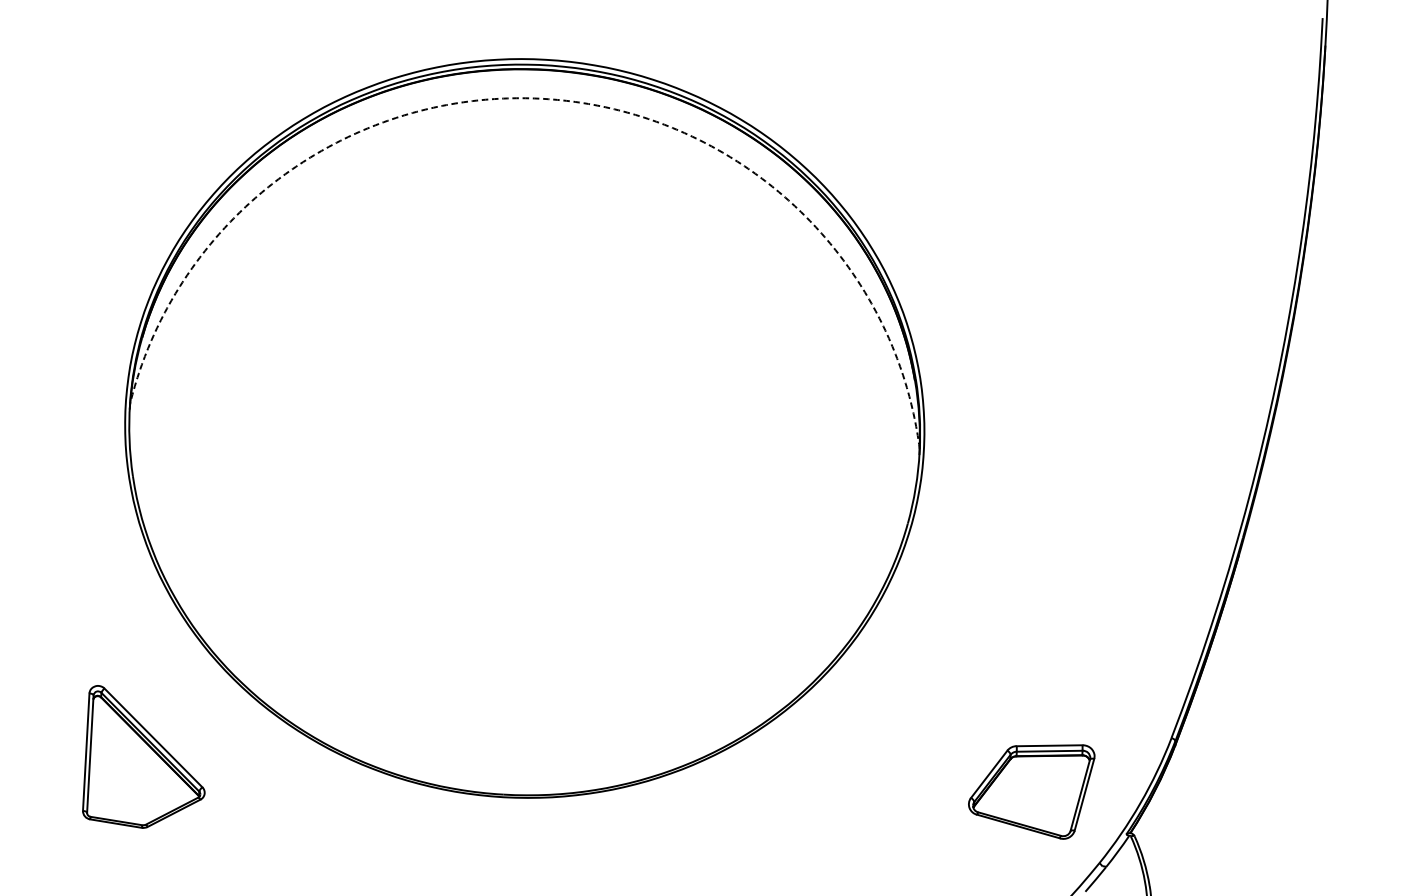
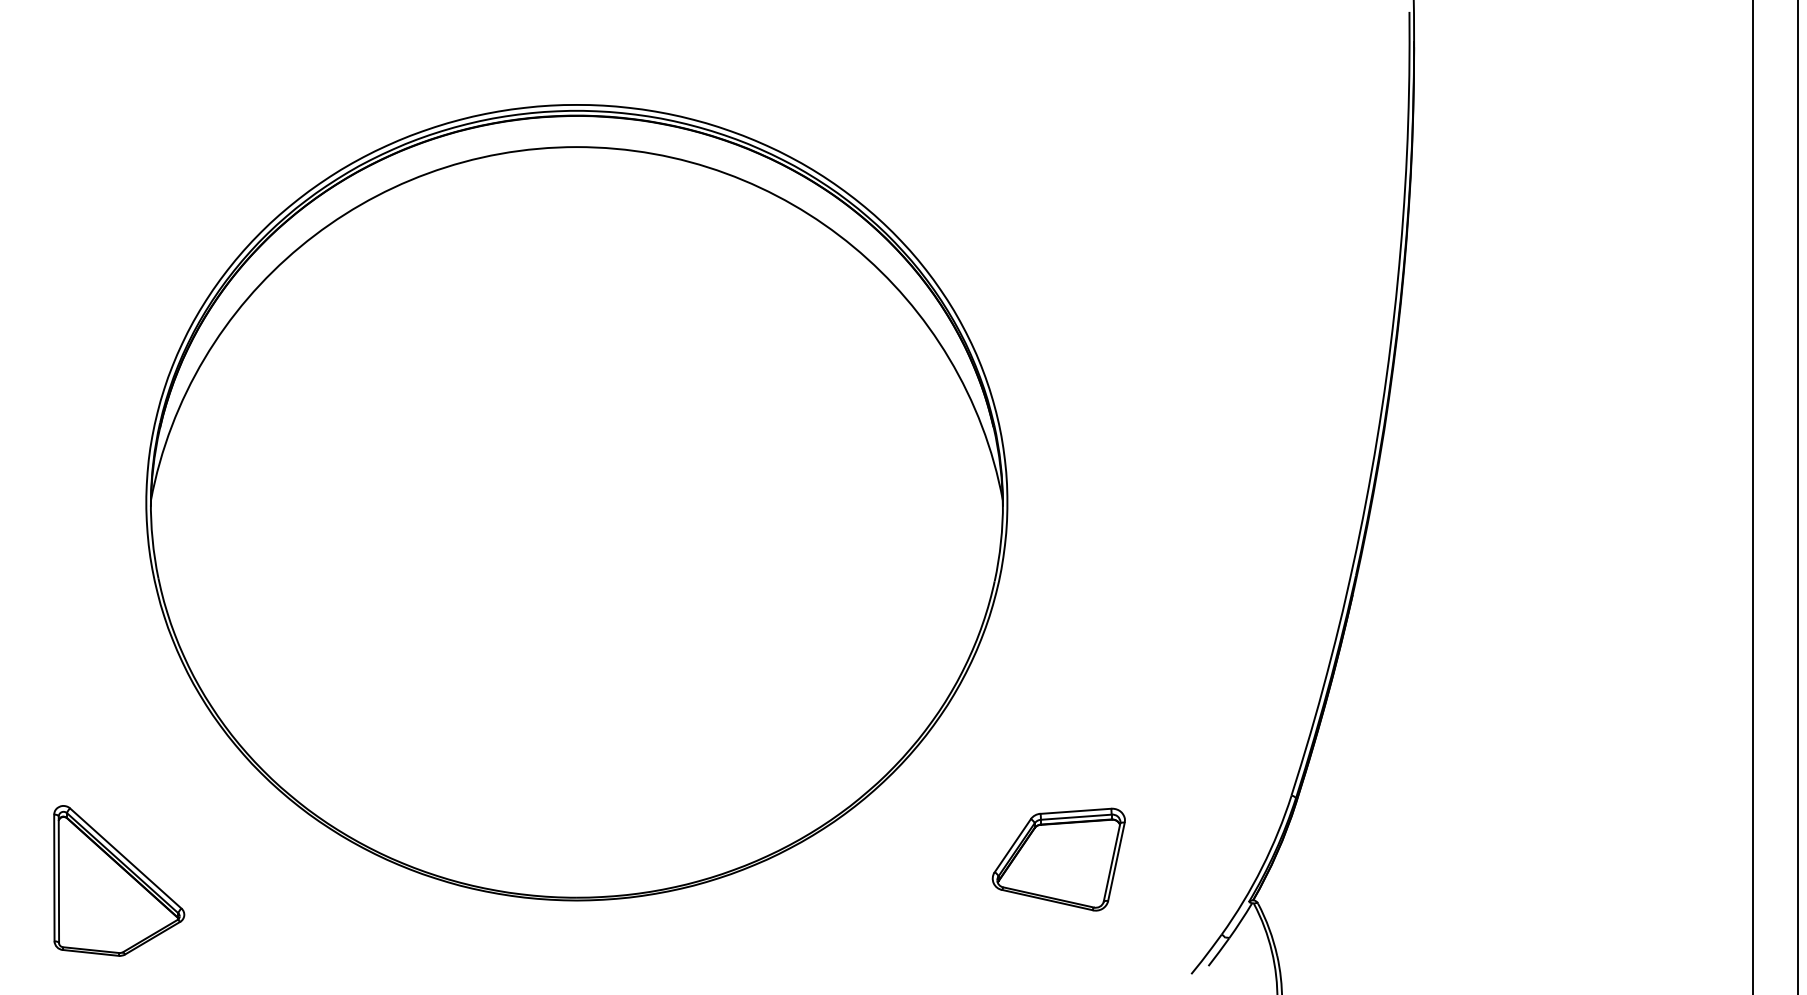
arc: (543, 99) -> (576, 147), dashed -> solid
part: (146, 758) -> (119, 880), moved
part: (1030, 789) -> (1058, 859), moved

